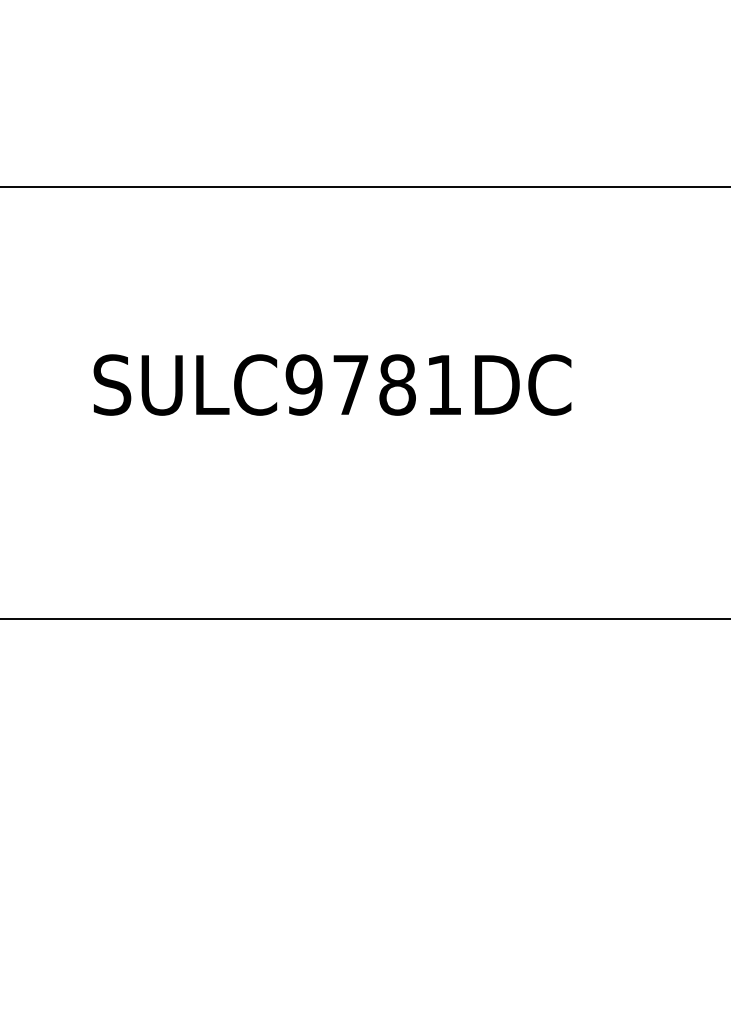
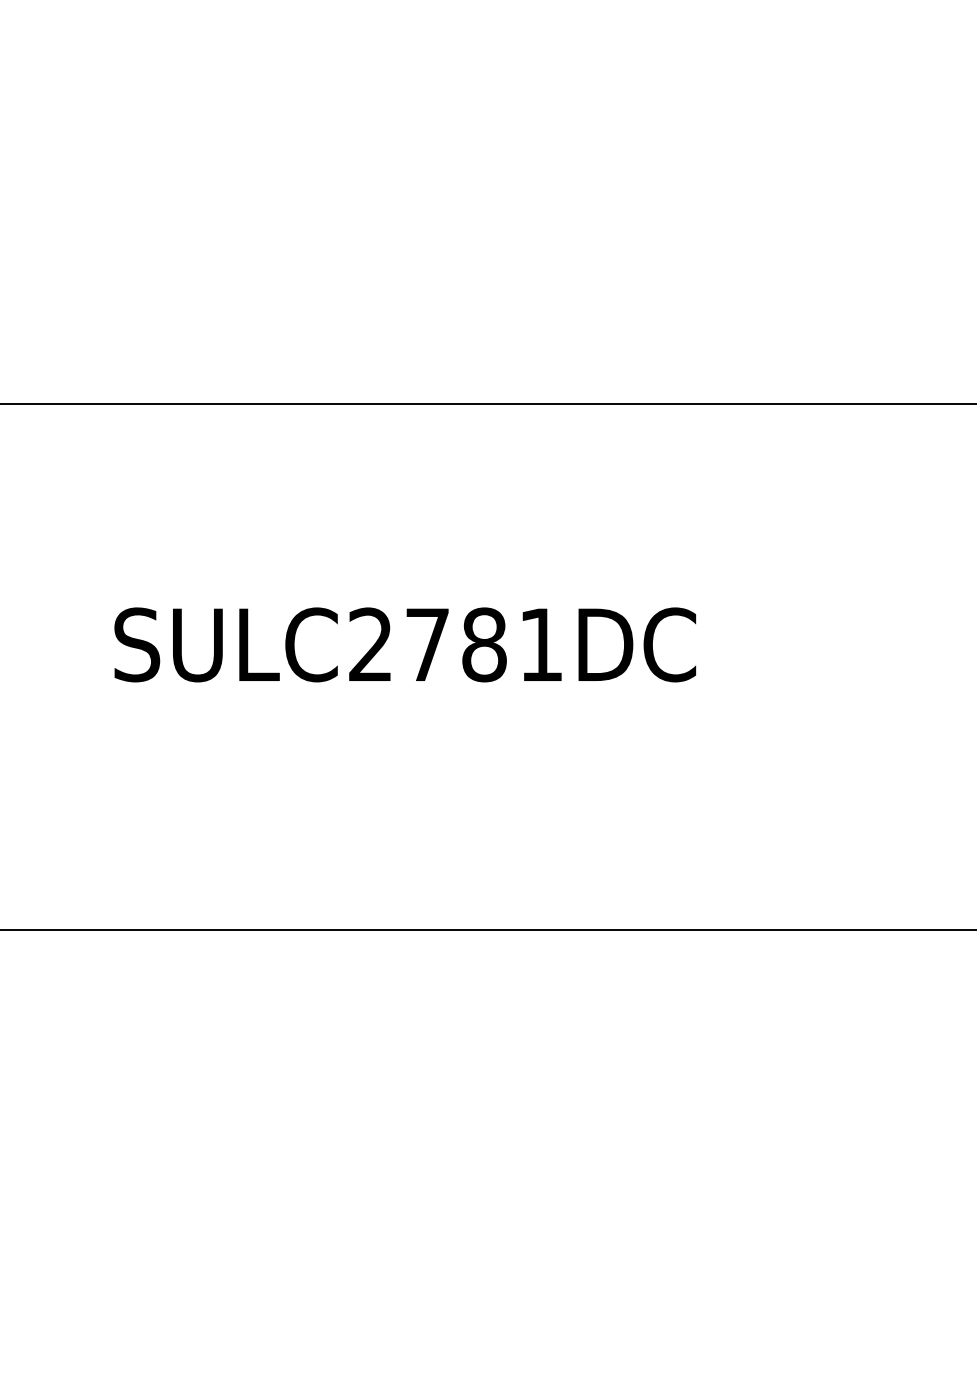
text: (303, 384) -> (370, 644), SULC9781DC -> SULC2781DC

